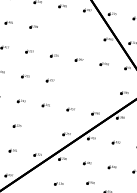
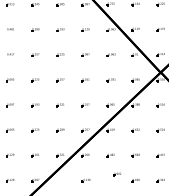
part: (58, 30) -> (60, 29), added
part: (83, 34) -> (85, 29), added
part: (75, 85) -> (85, 80), added
part: (99, 89) -> (110, 80), added
part: (42, 130) -> (60, 130), added

